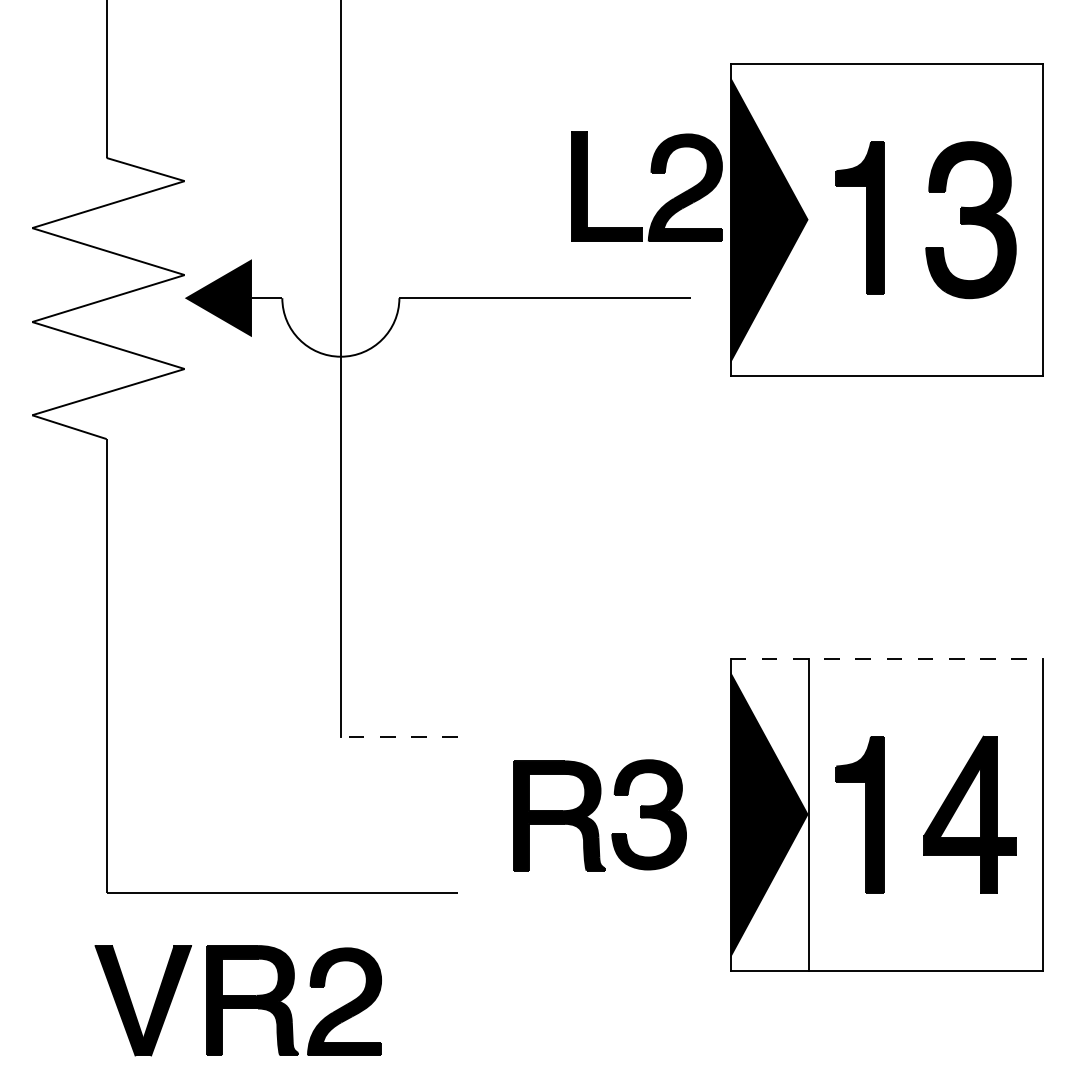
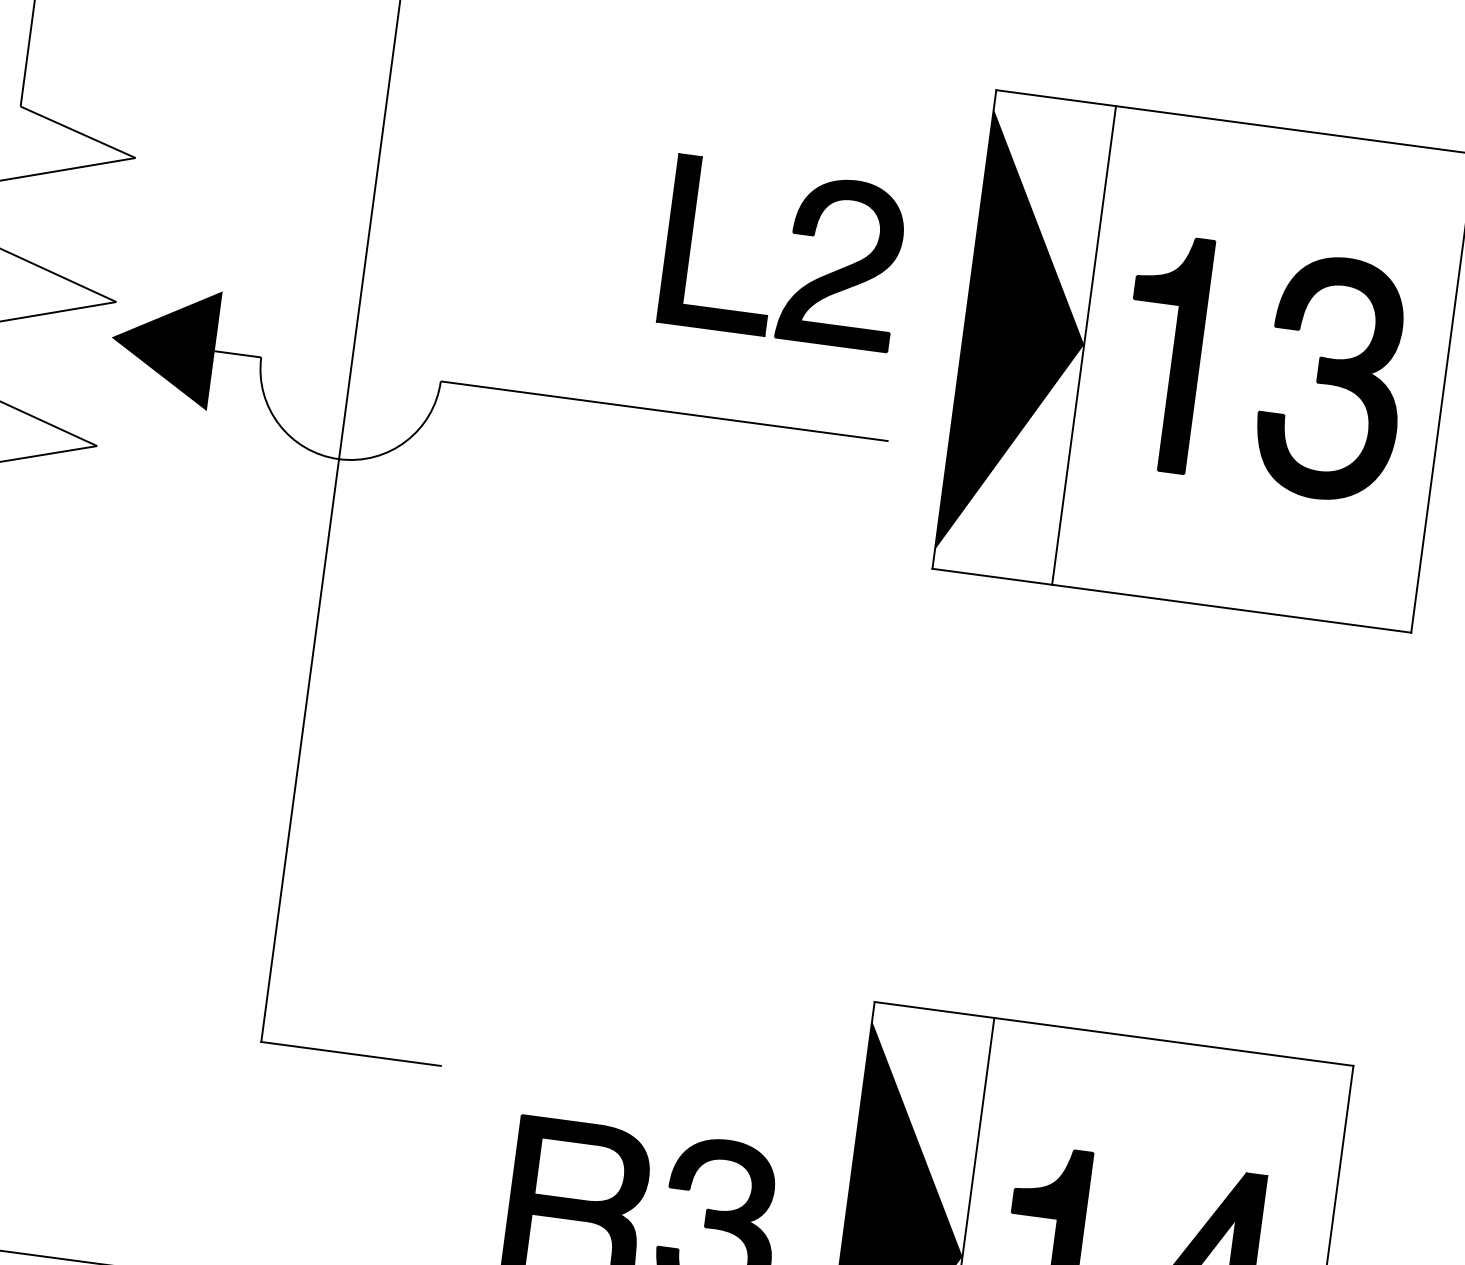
part: (652, 173) -> (794, 234), moved
line: (808, 220) -> (1083, 345), added
line: (887, 658) -> (1115, 1033), dashed -> solid
line: (399, 736) -> (351, 1053), dashed -> solid

